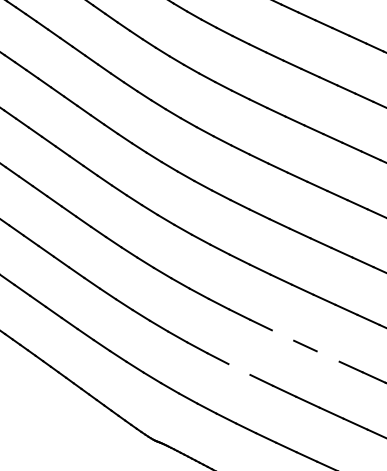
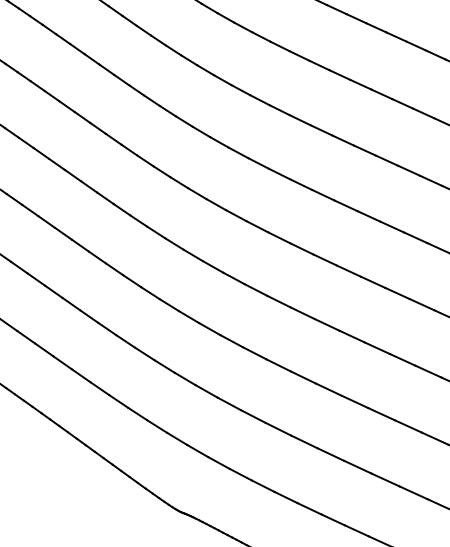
line: (282, 335) -> (328, 389), added
line: (327, 356) -> (380, 414), added
line: (239, 369) -> (278, 429), added

